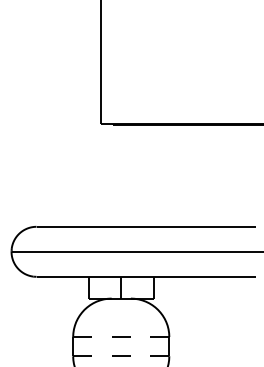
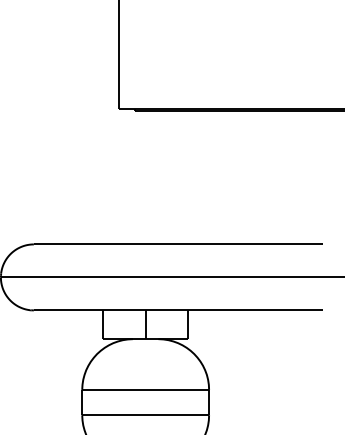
line: (120, 337) -> (144, 390), dashed -> solid
line: (121, 356) -> (146, 415), dashed -> solid

